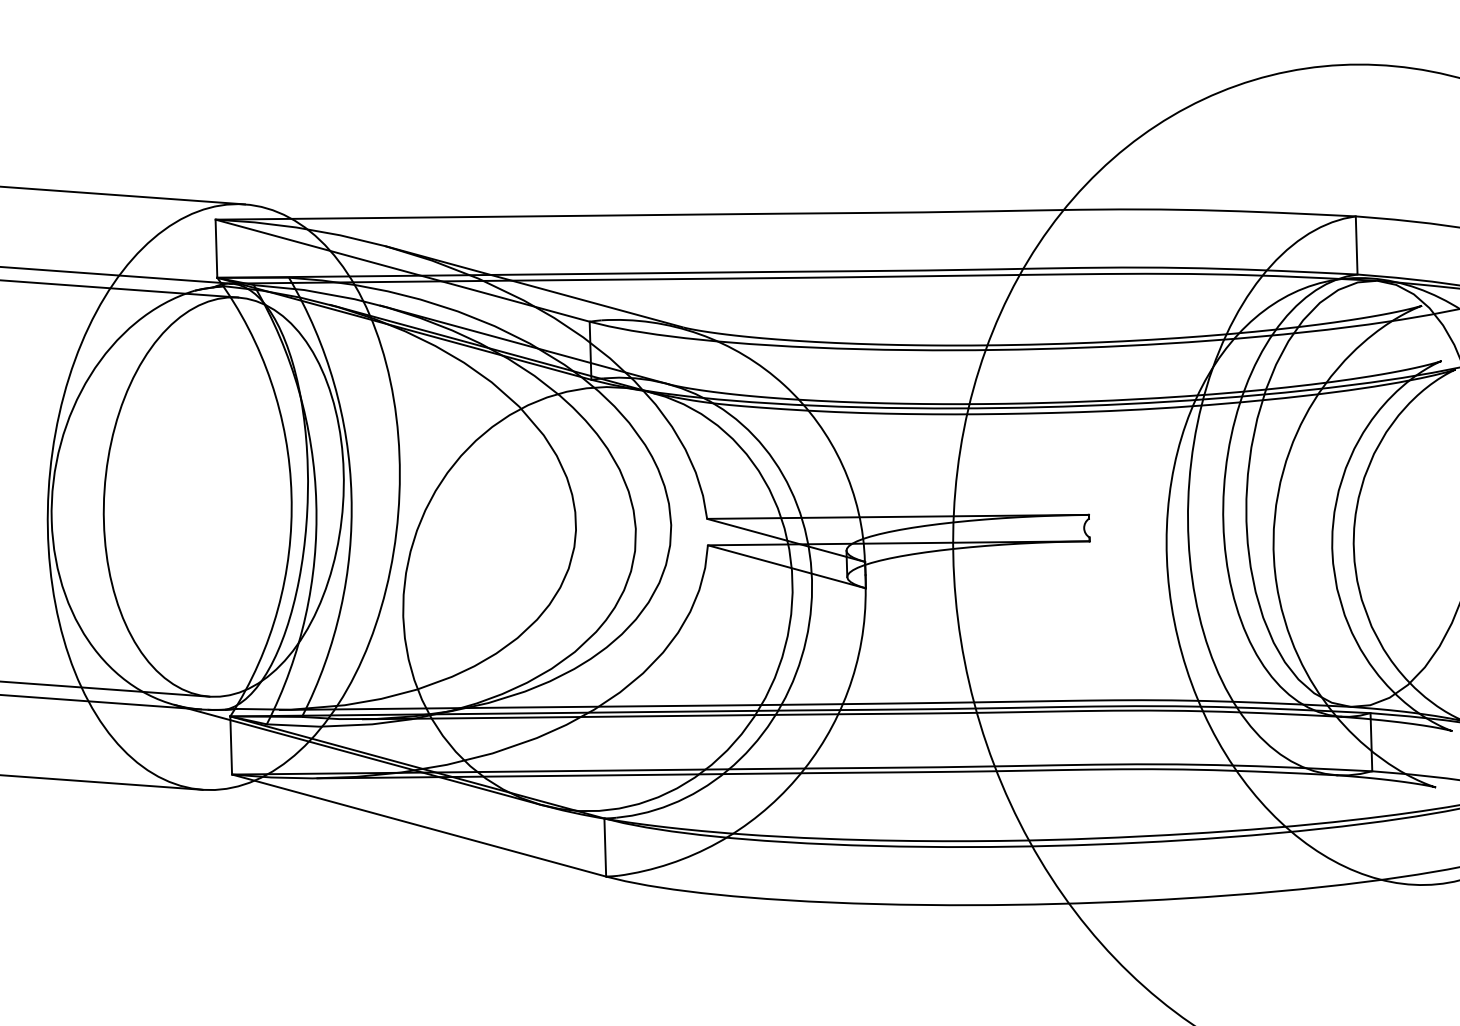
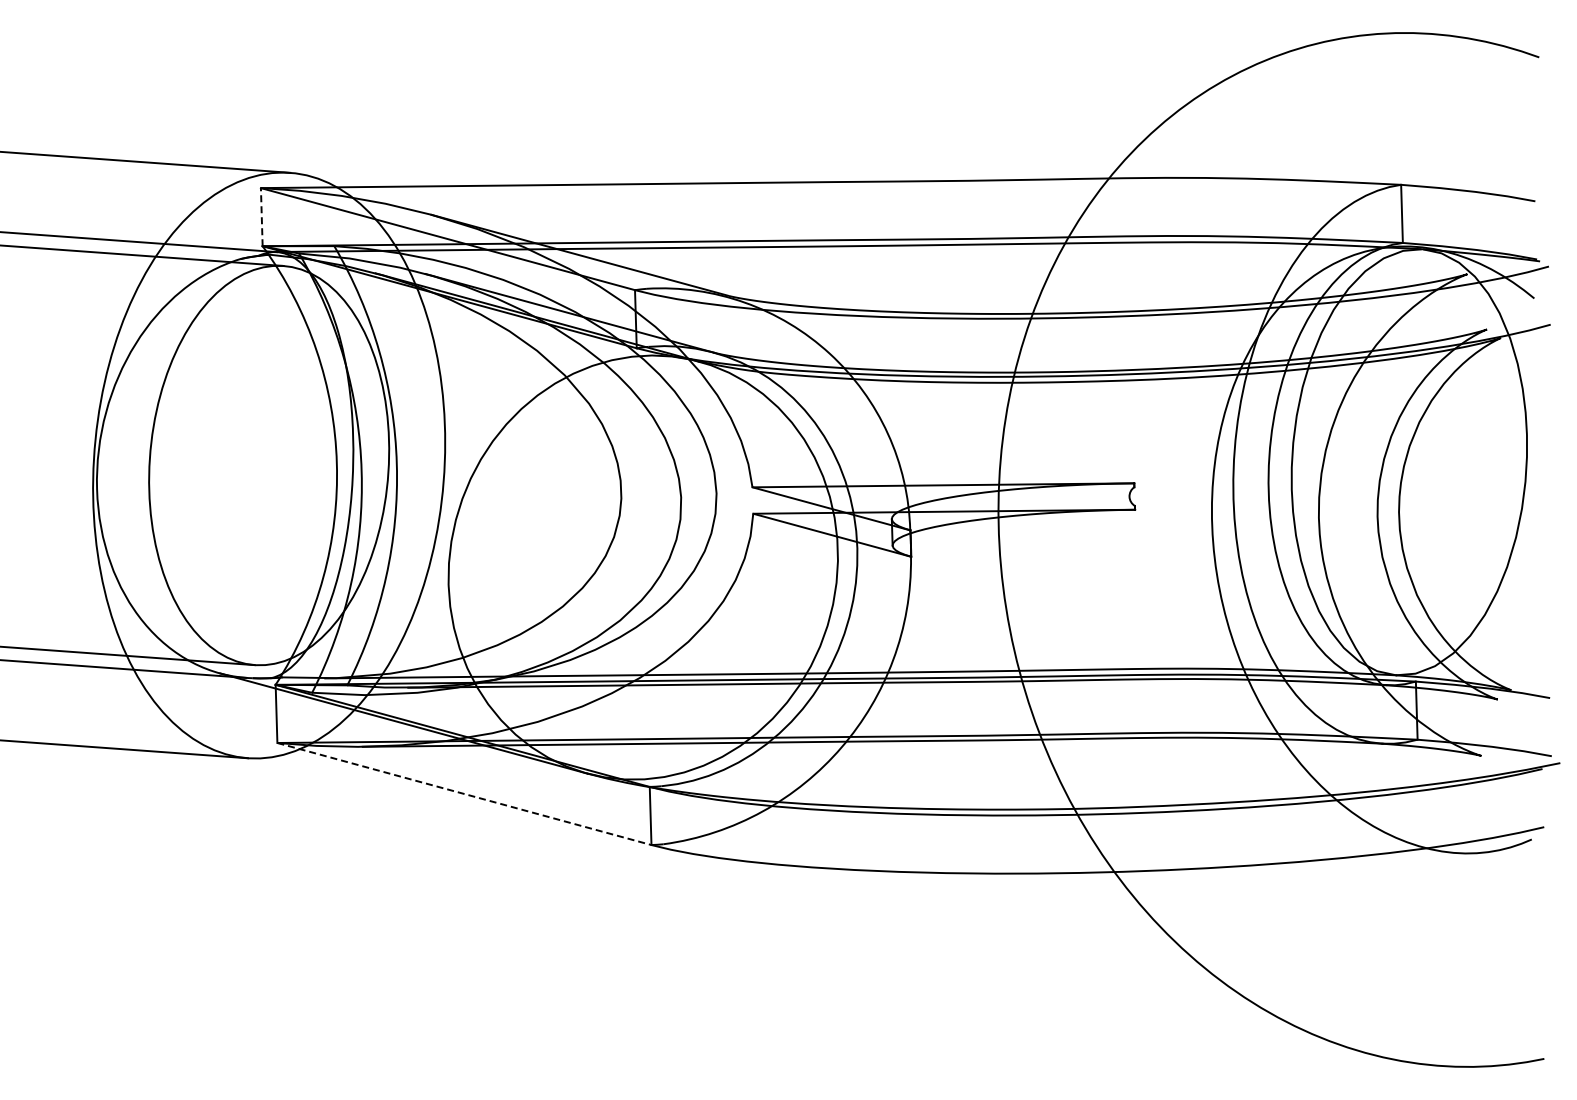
line: (216, 248) -> (261, 216), solid -> dashed
line: (419, 826) -> (464, 794), solid -> dashed

